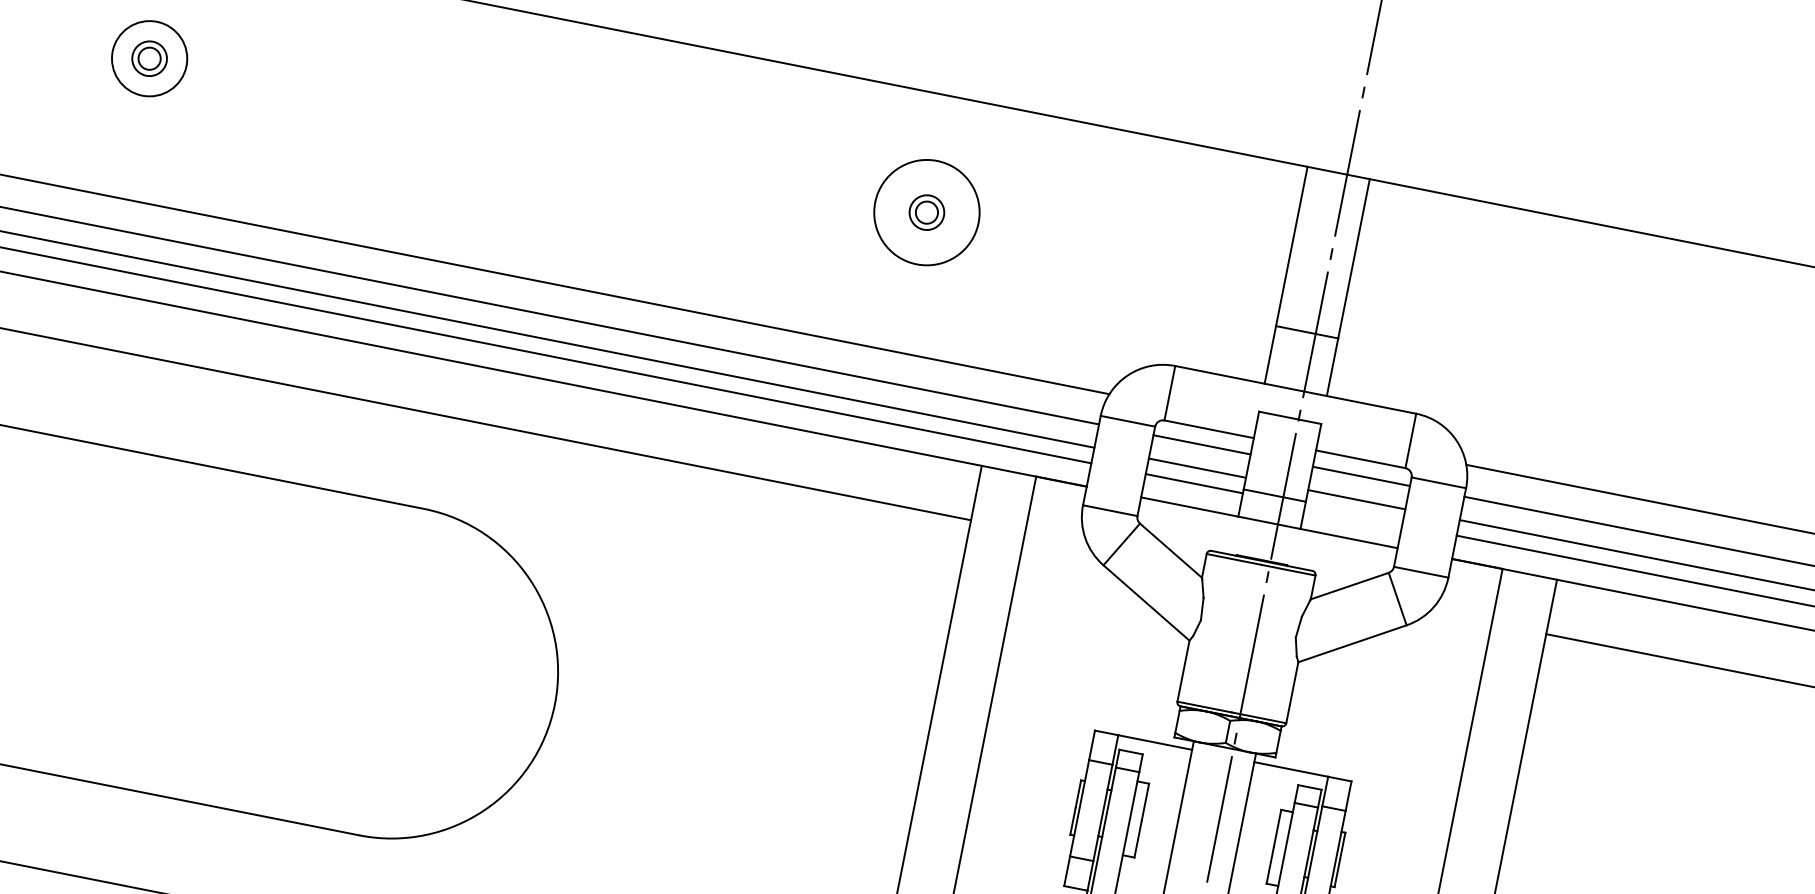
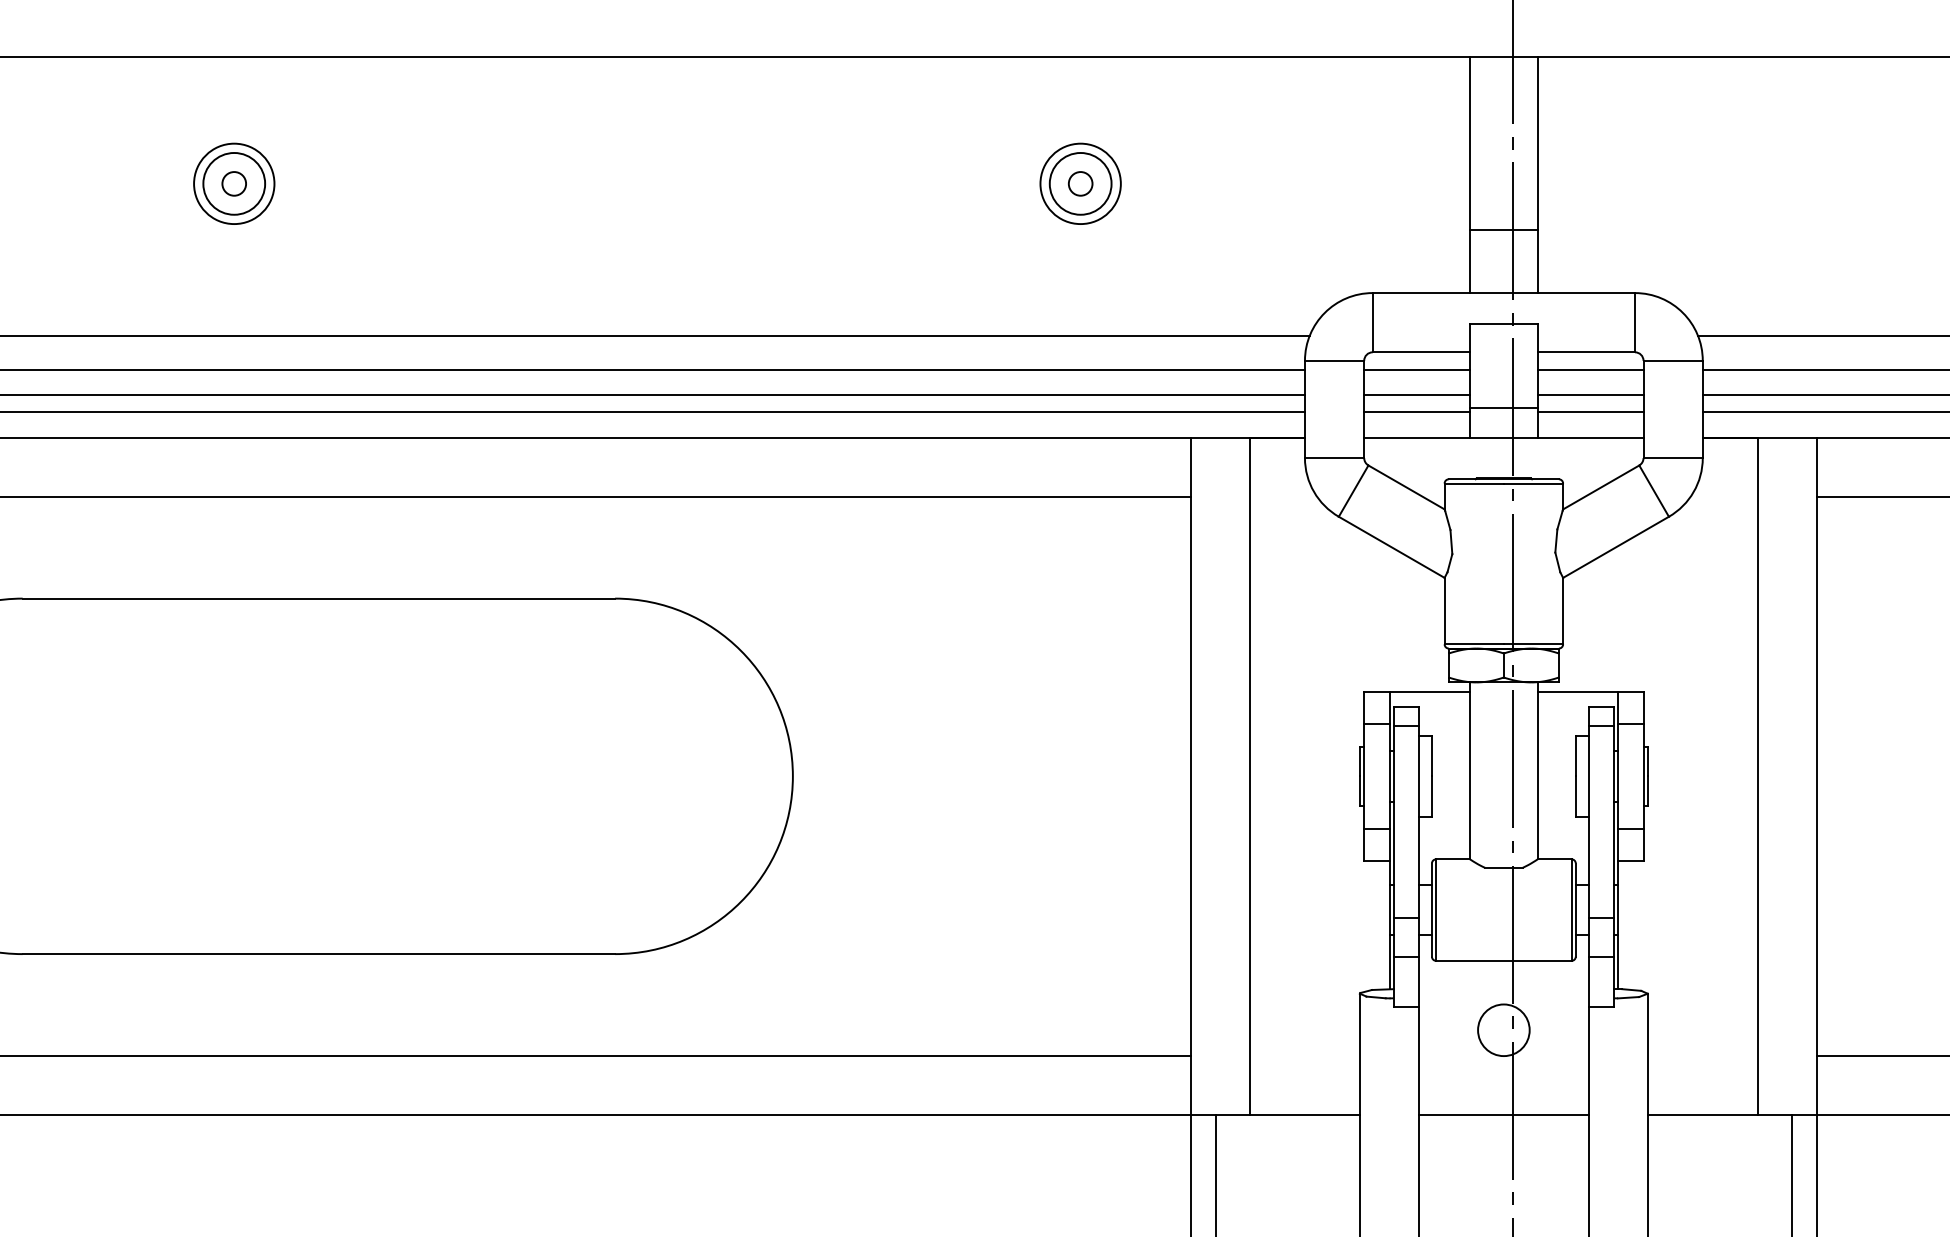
circle: (149, 58) -> (234, 183), size x1.67
circle: (926, 212) -> (1080, 183), size x0.71
circle: (926, 212) -> (1080, 183), size x1.67
line: (1353, 515) -> (1590, 412), added

